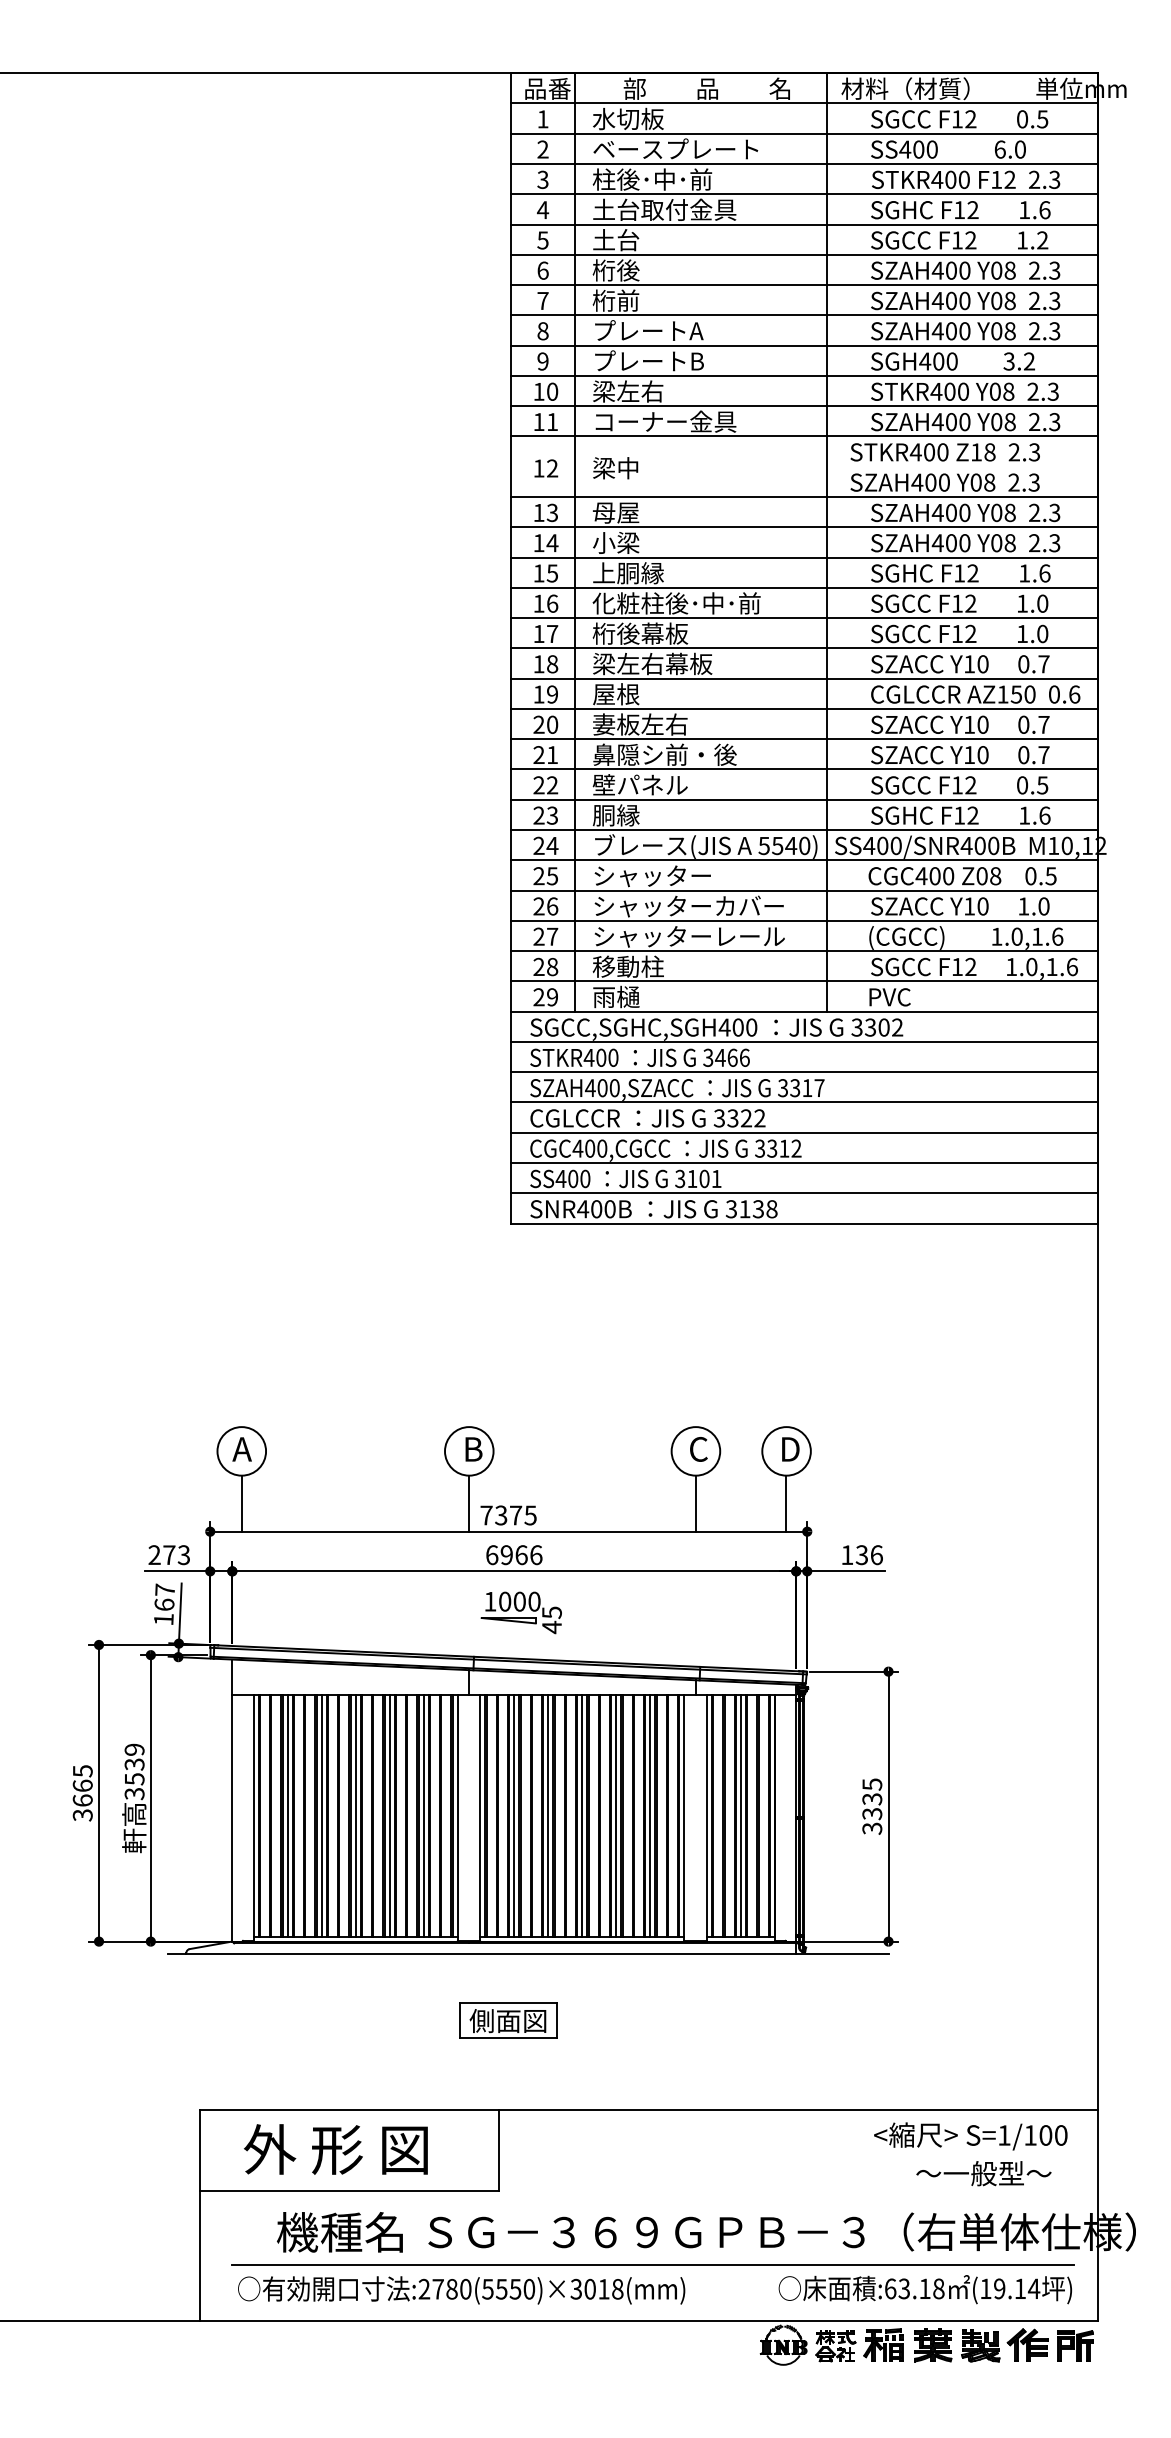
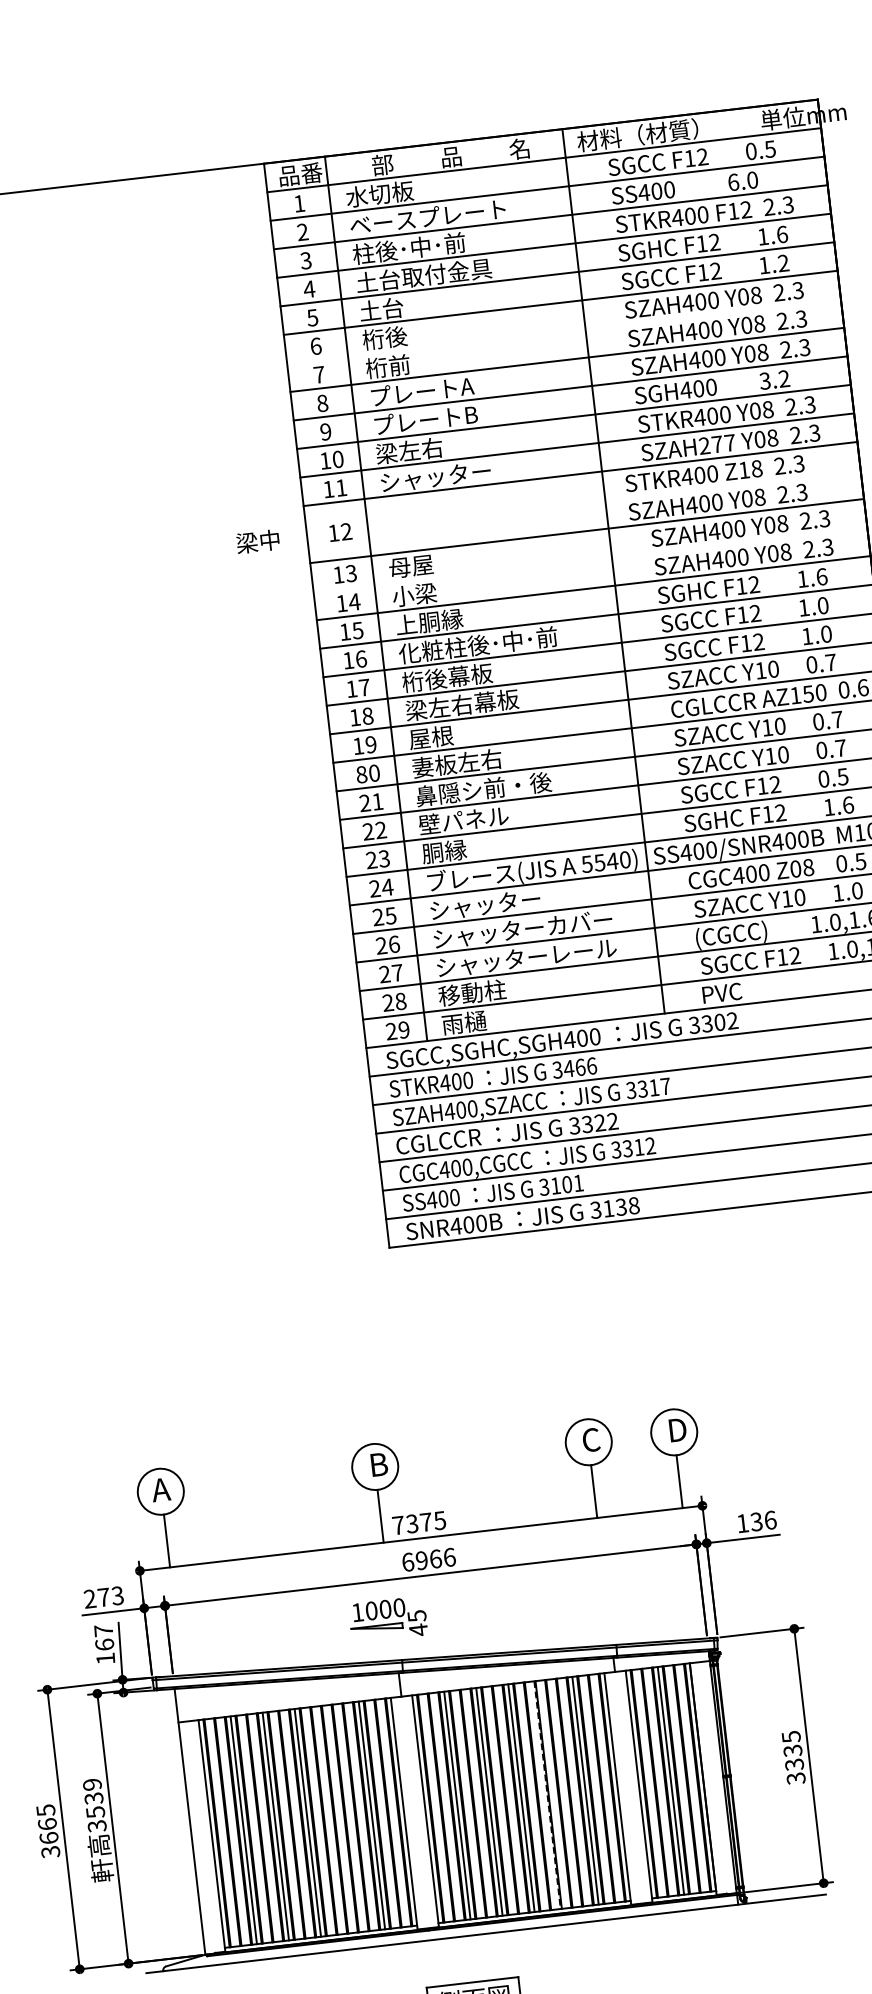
line: (804, 285) -> (563, 331), removed
text: (665, 421) -> (447, 475), コーナー金具 -> シャッター
text: (950, 421) -> (716, 444), SZAH400 -> SZAH277
text: (615, 468) -> (257, 541), moved
line: (804, 527) -> (590, 559), removed
text: (538, 724) -> (361, 774), 20 -> 80
part: (520, 1612) -> (387, 1619), moved
line: (389, 1815) -> (339, 1818), removed
line: (609, 1815) -> (547, 1794), solid -> dashed
line: (616, 1815) -> (553, 1794), removed

